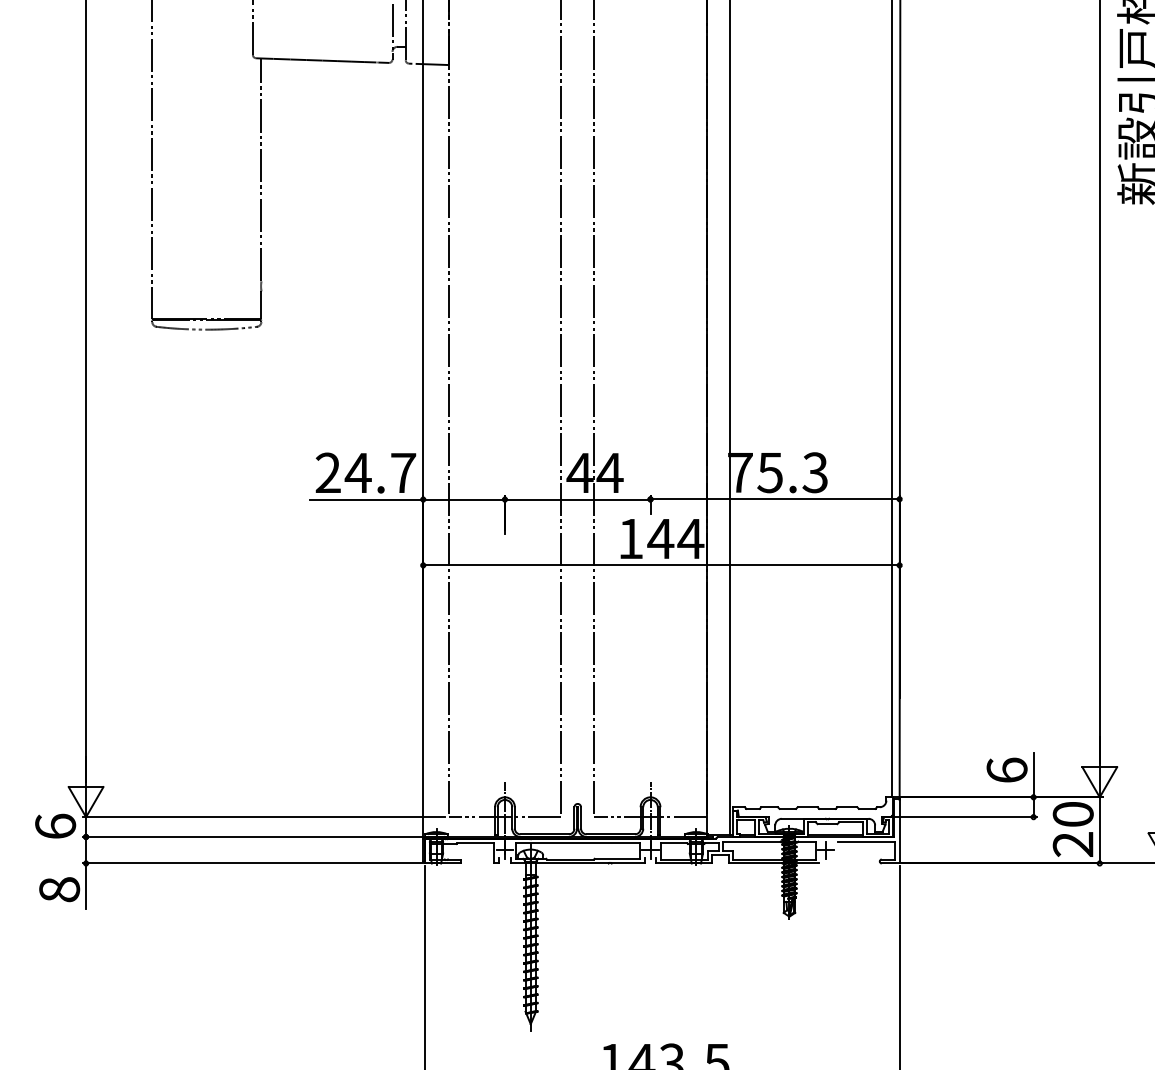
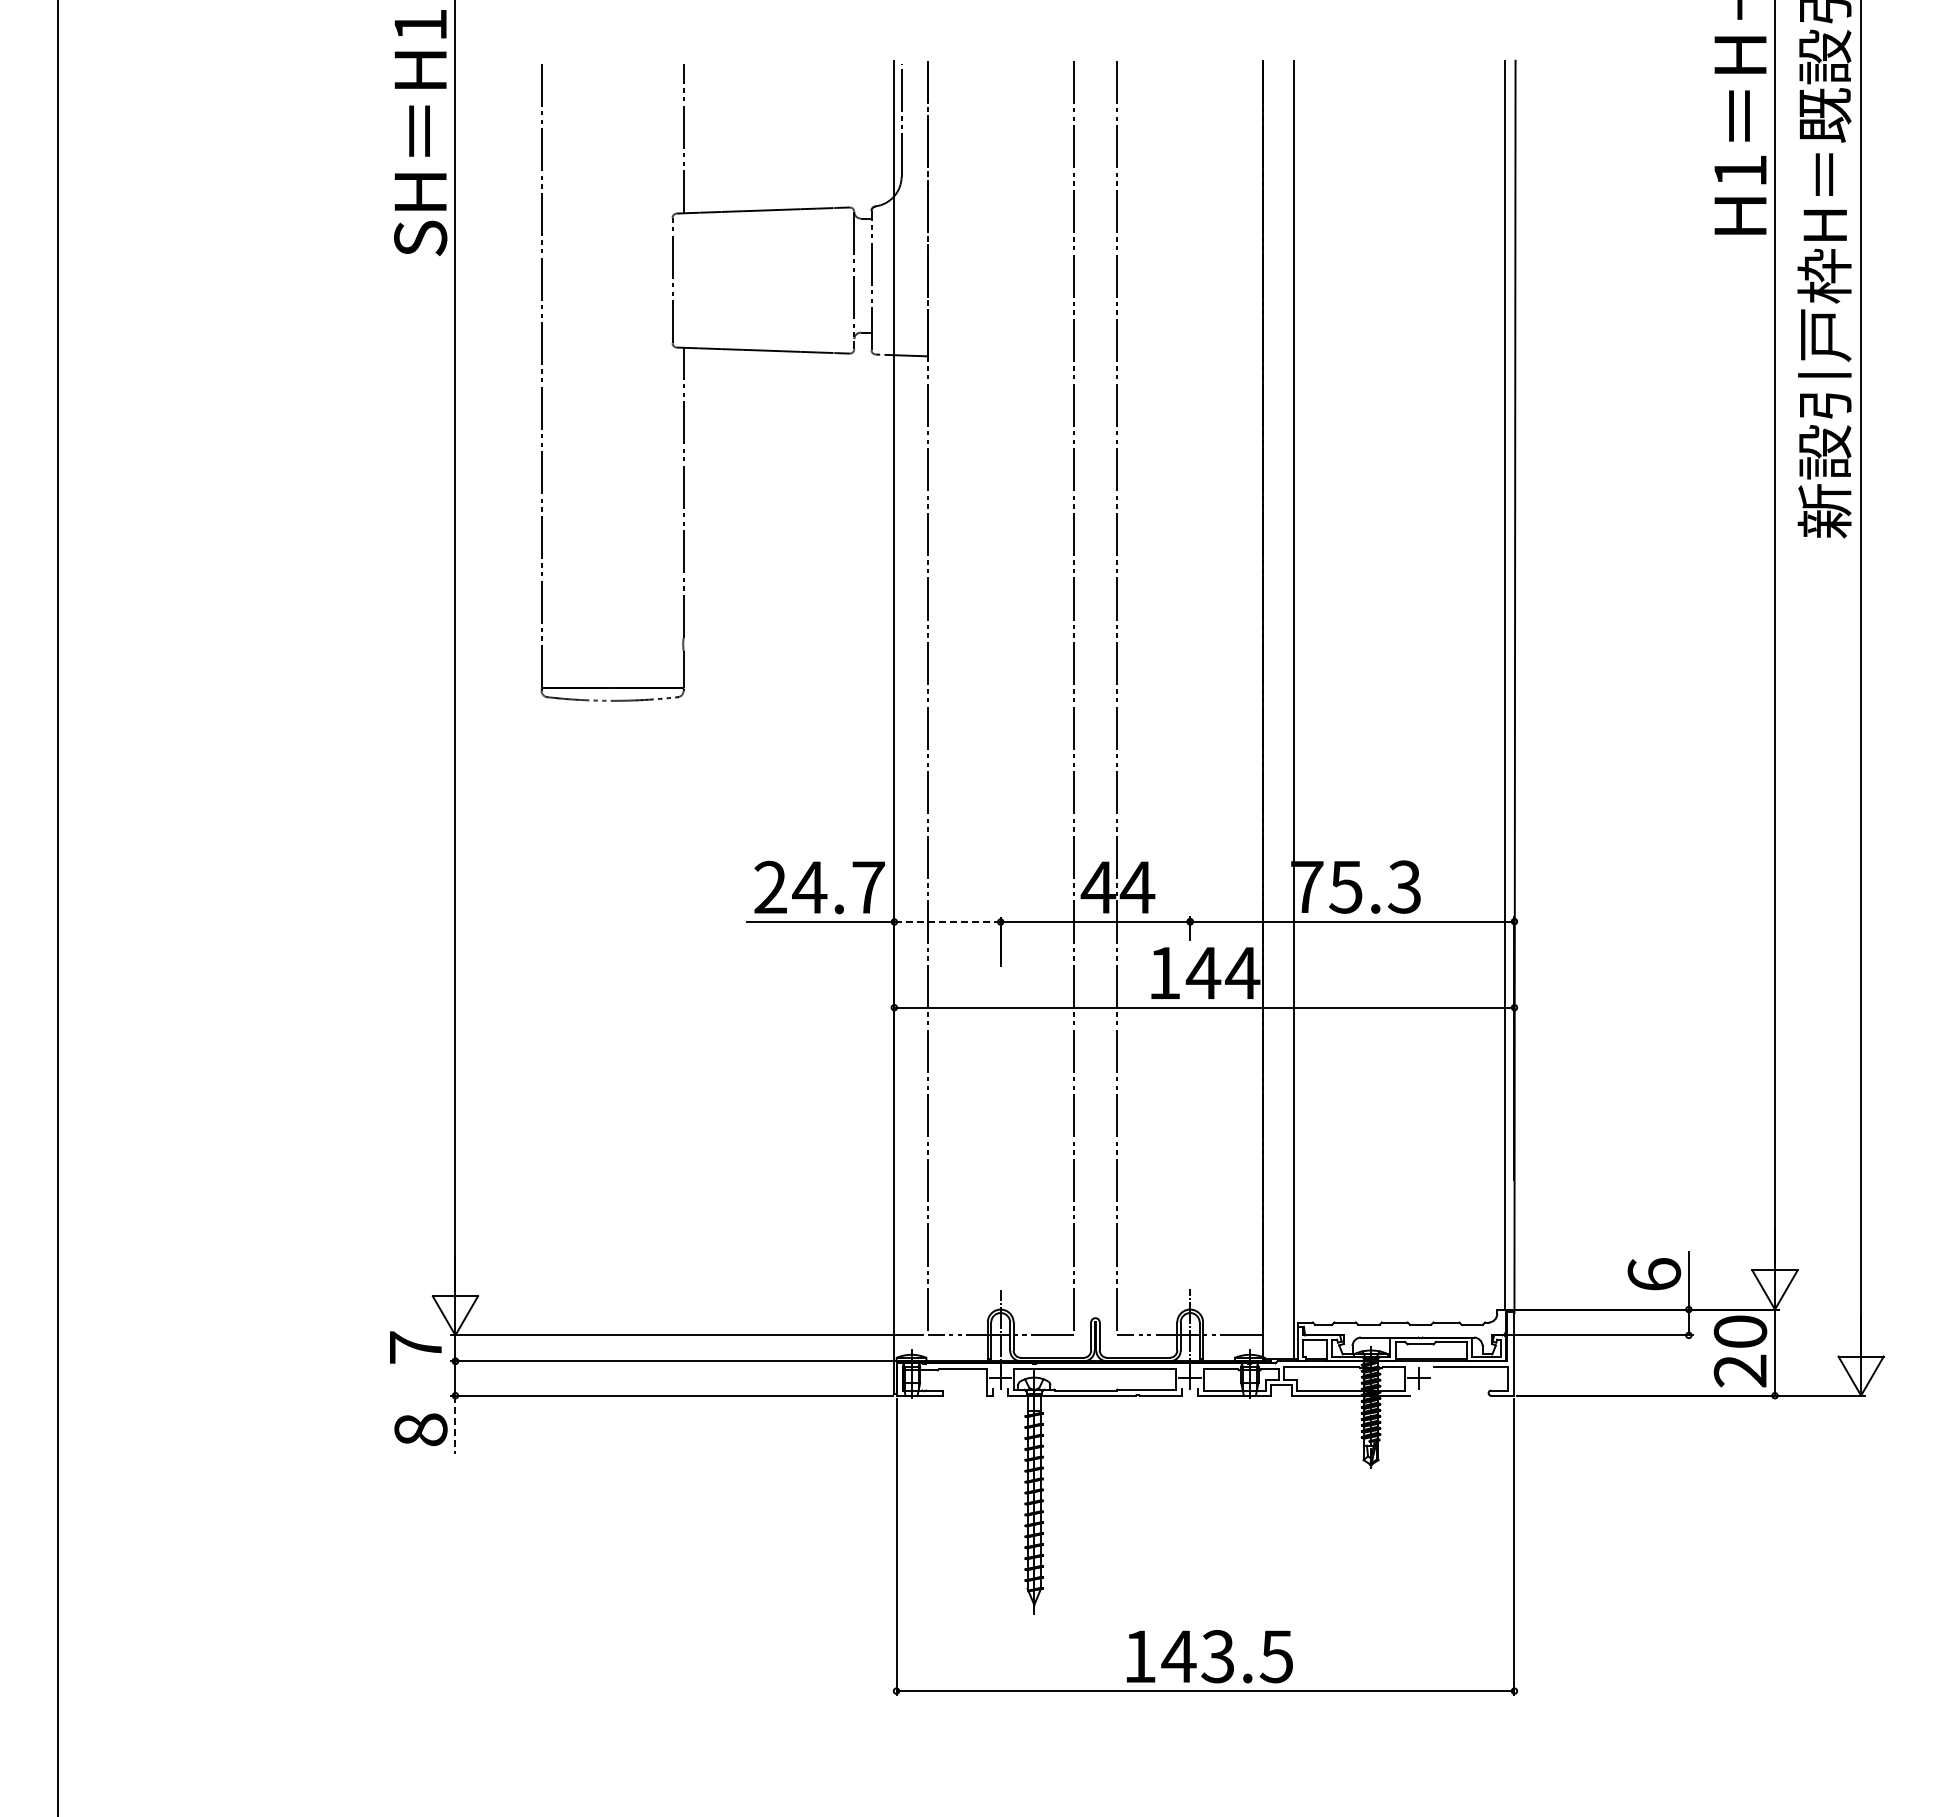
line: (464, 499) -> (947, 922), solid -> dashed
text: (55, 826) -> (415, 1347), 6 -> 7
line: (86, 886) -> (455, 1425), solid -> dashed

